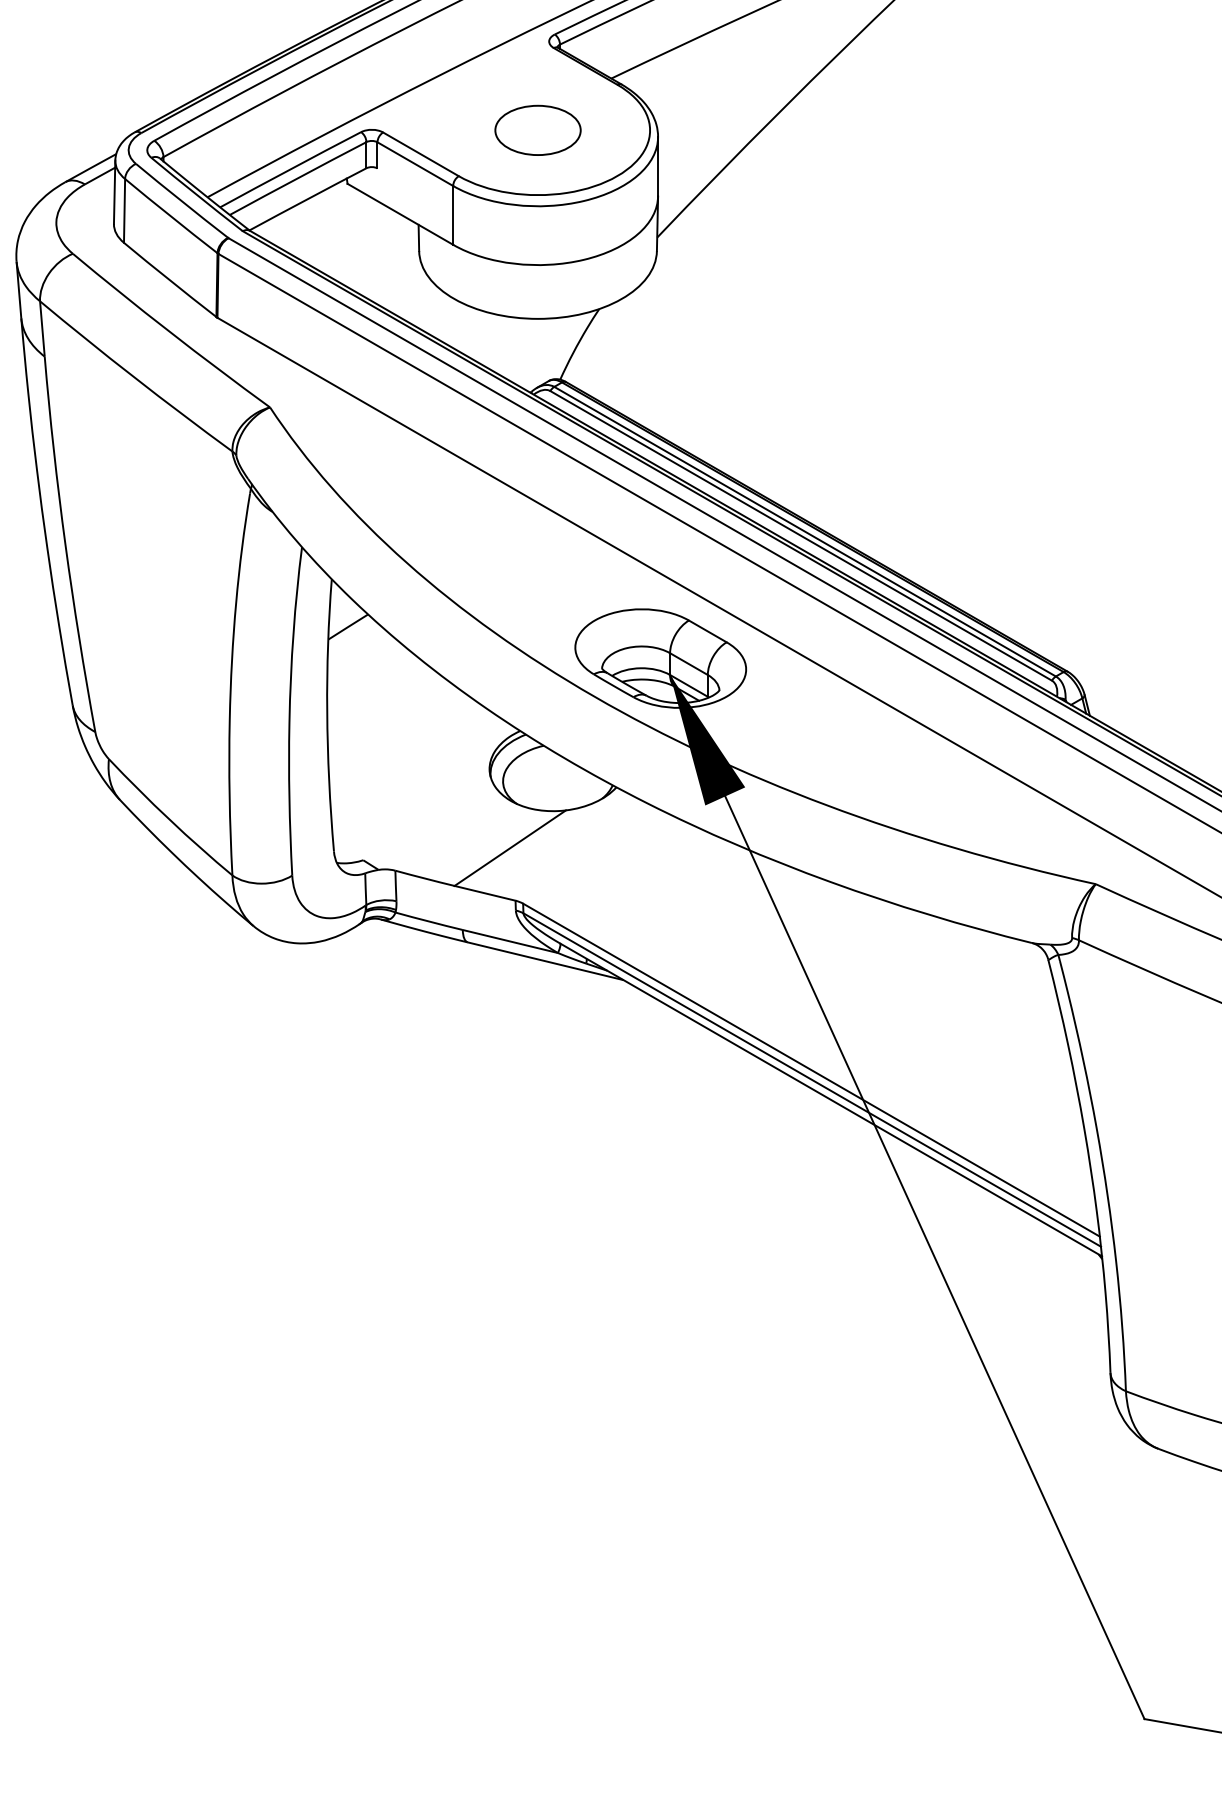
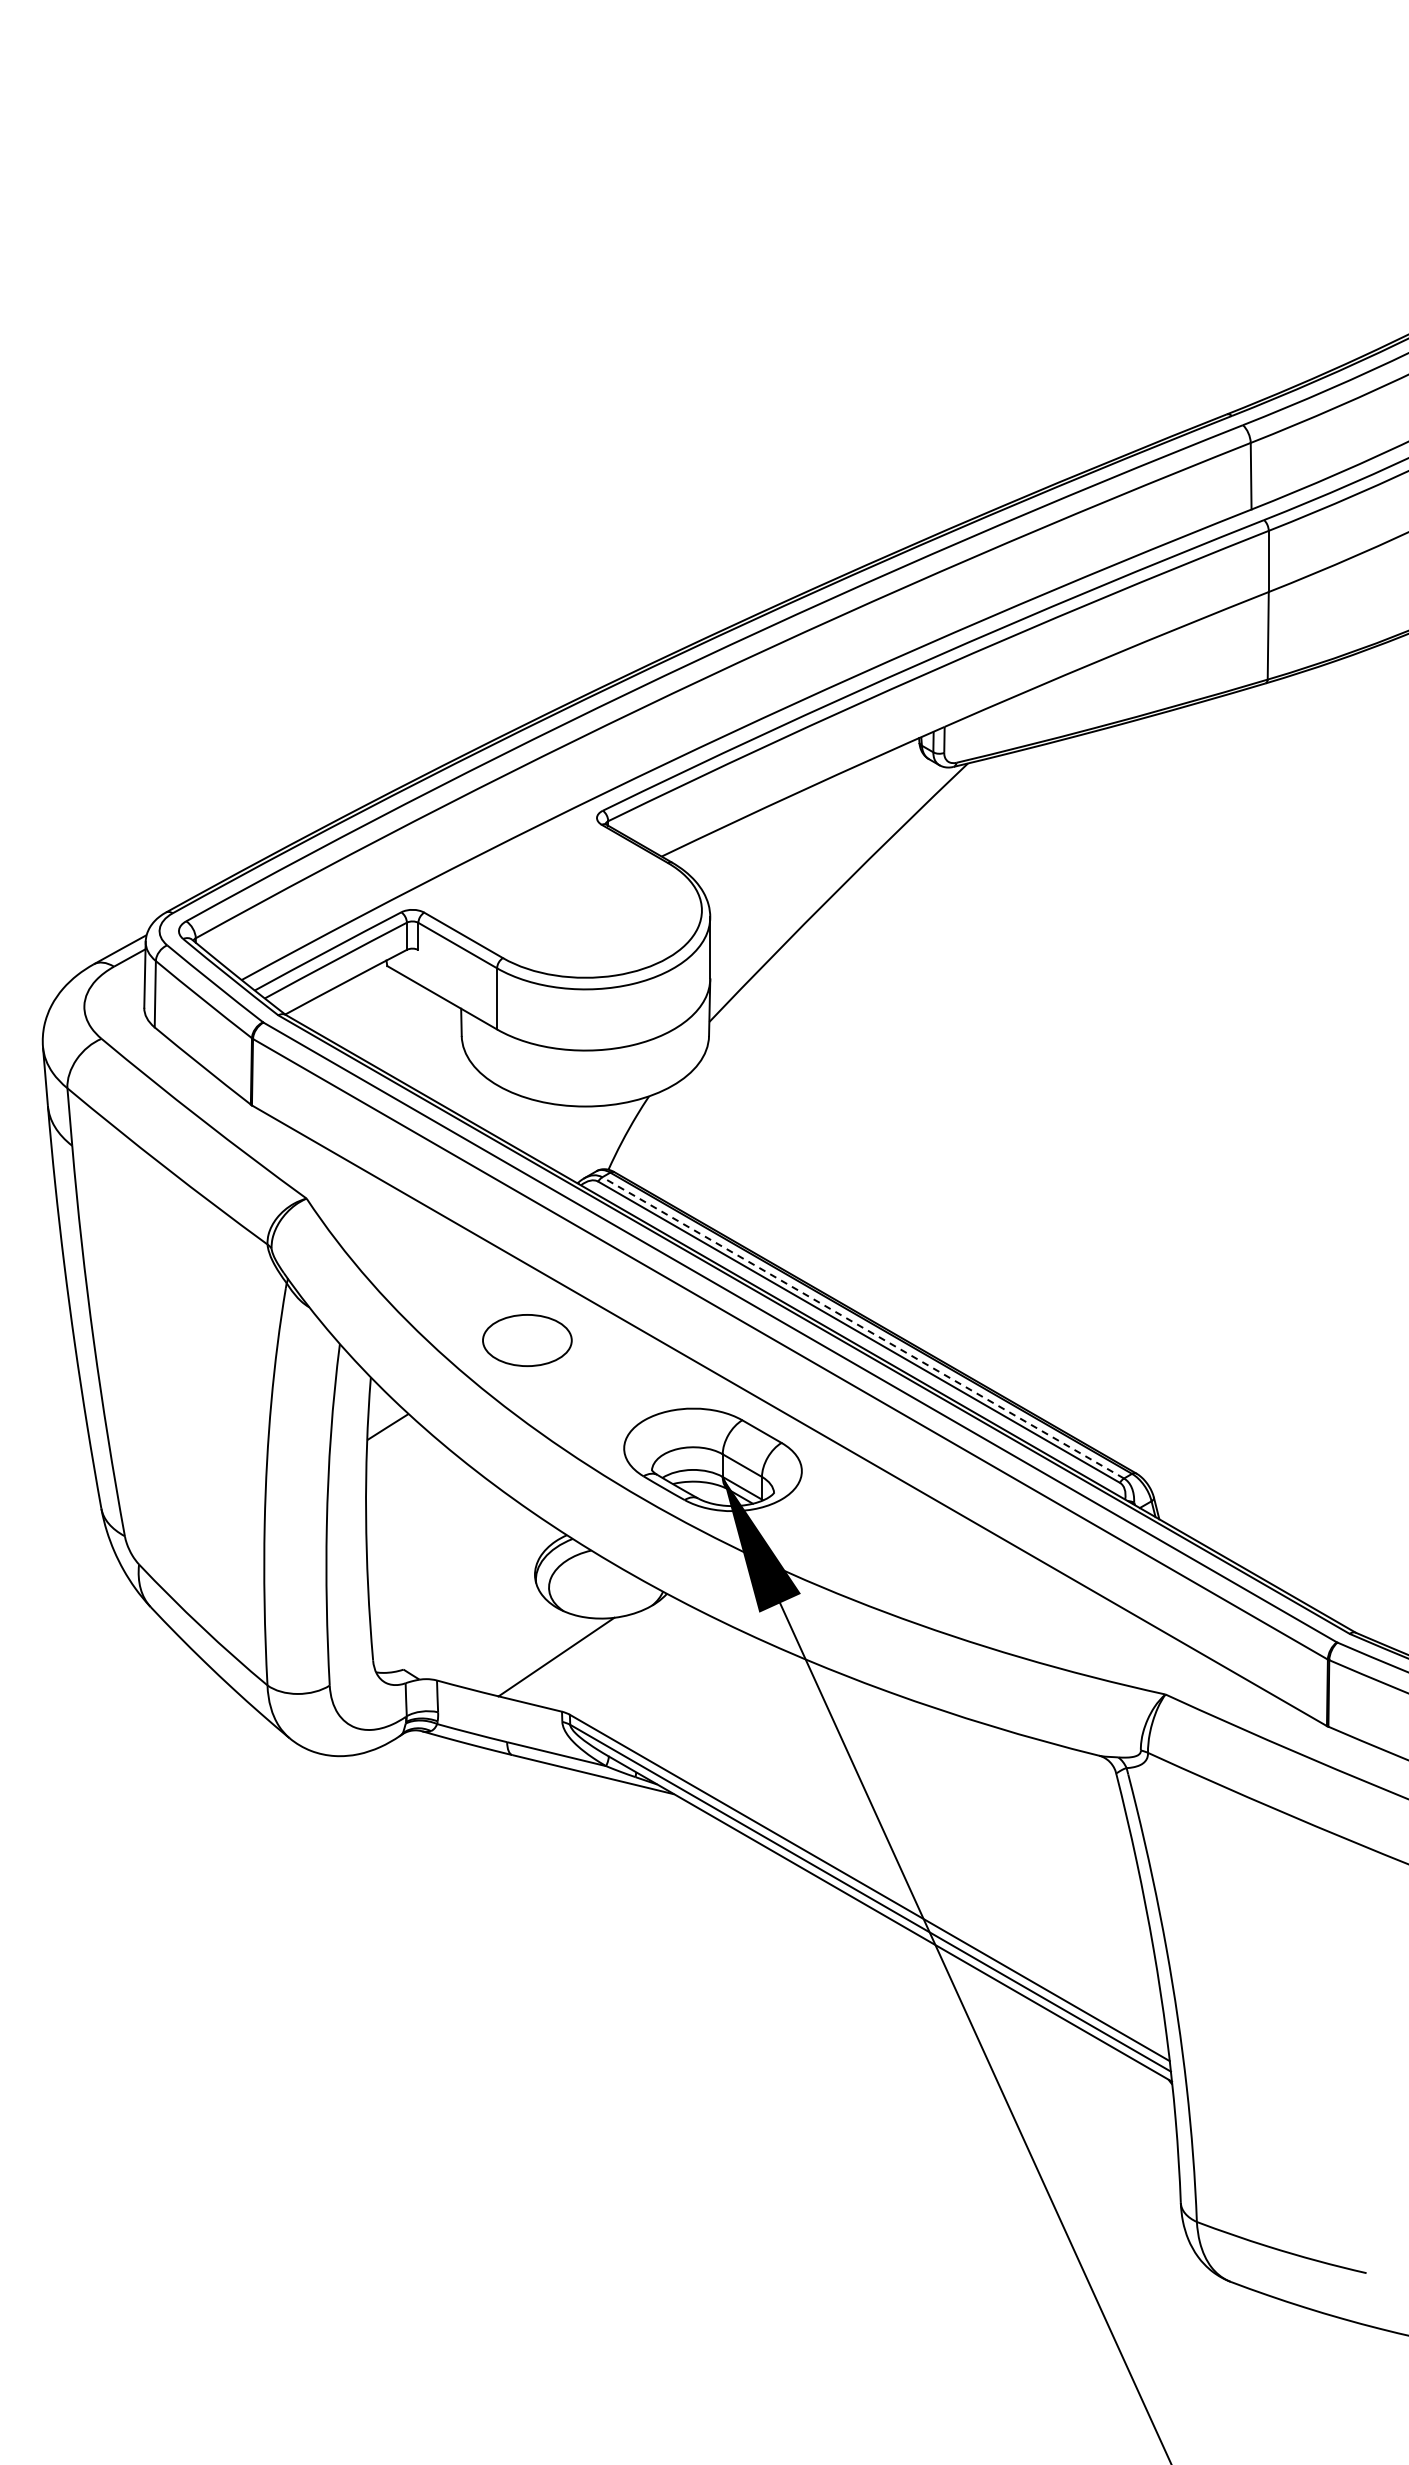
part: (538, 130) -> (527, 1340), moved
line: (804, 531) -> (862, 1327), solid -> dashed

